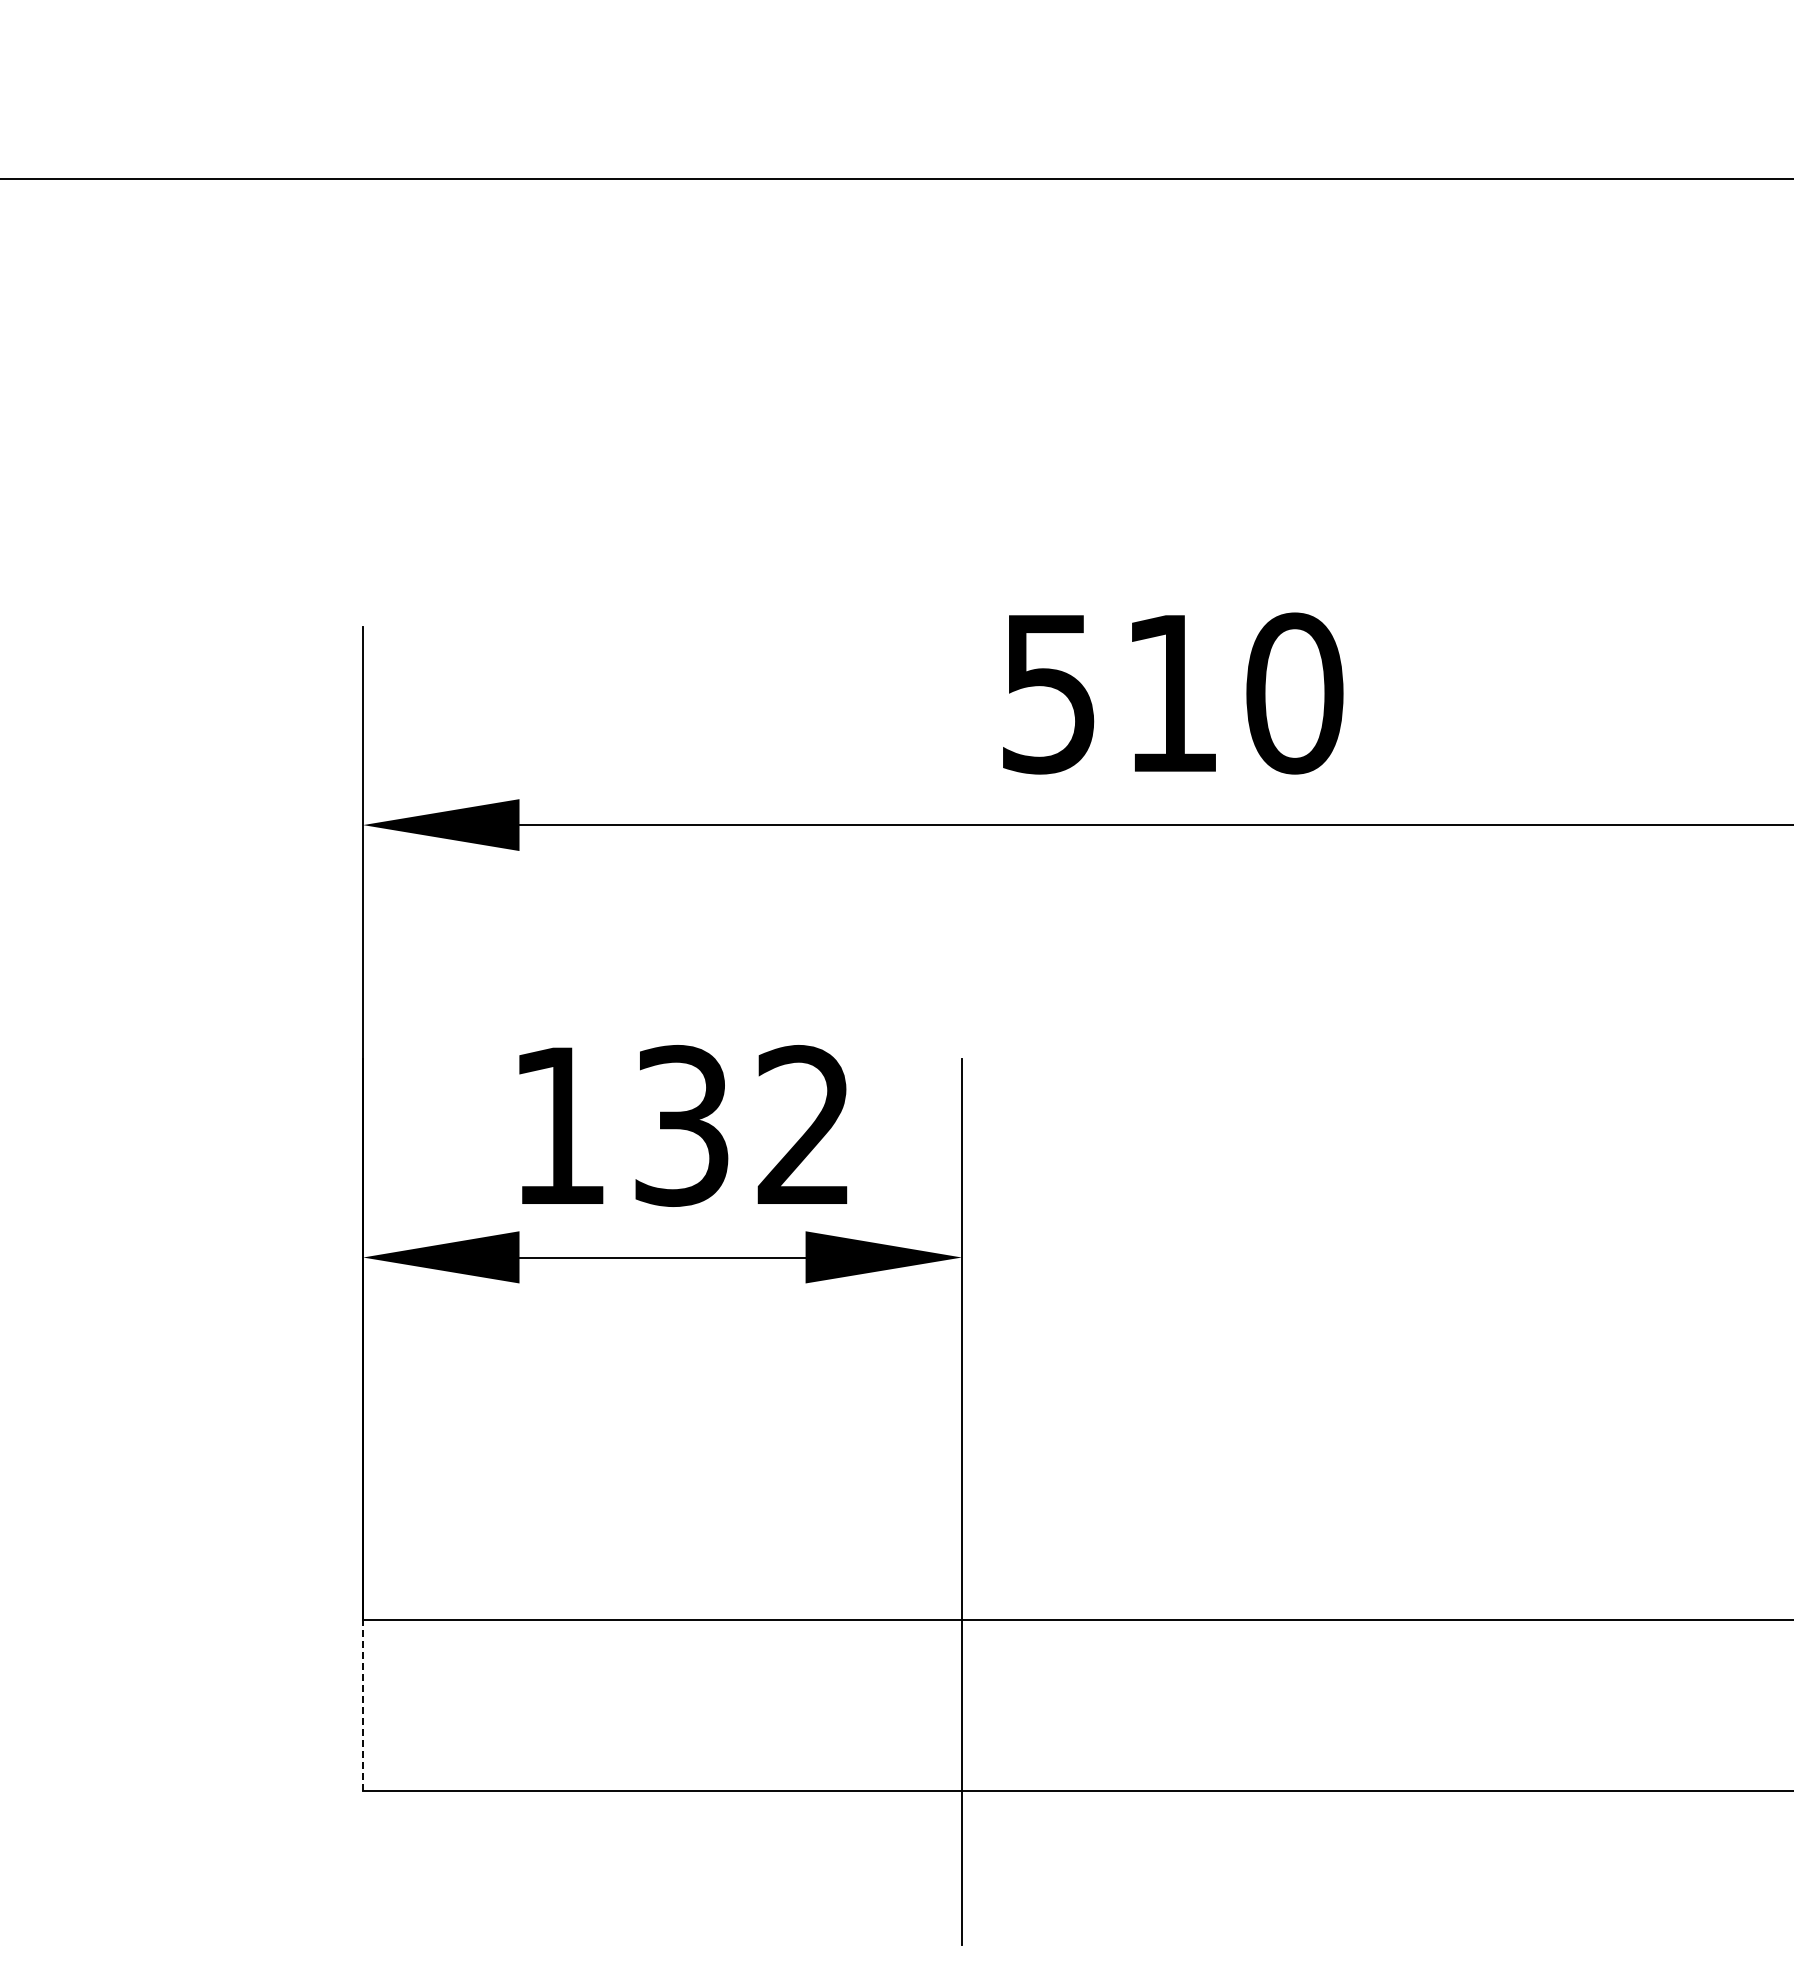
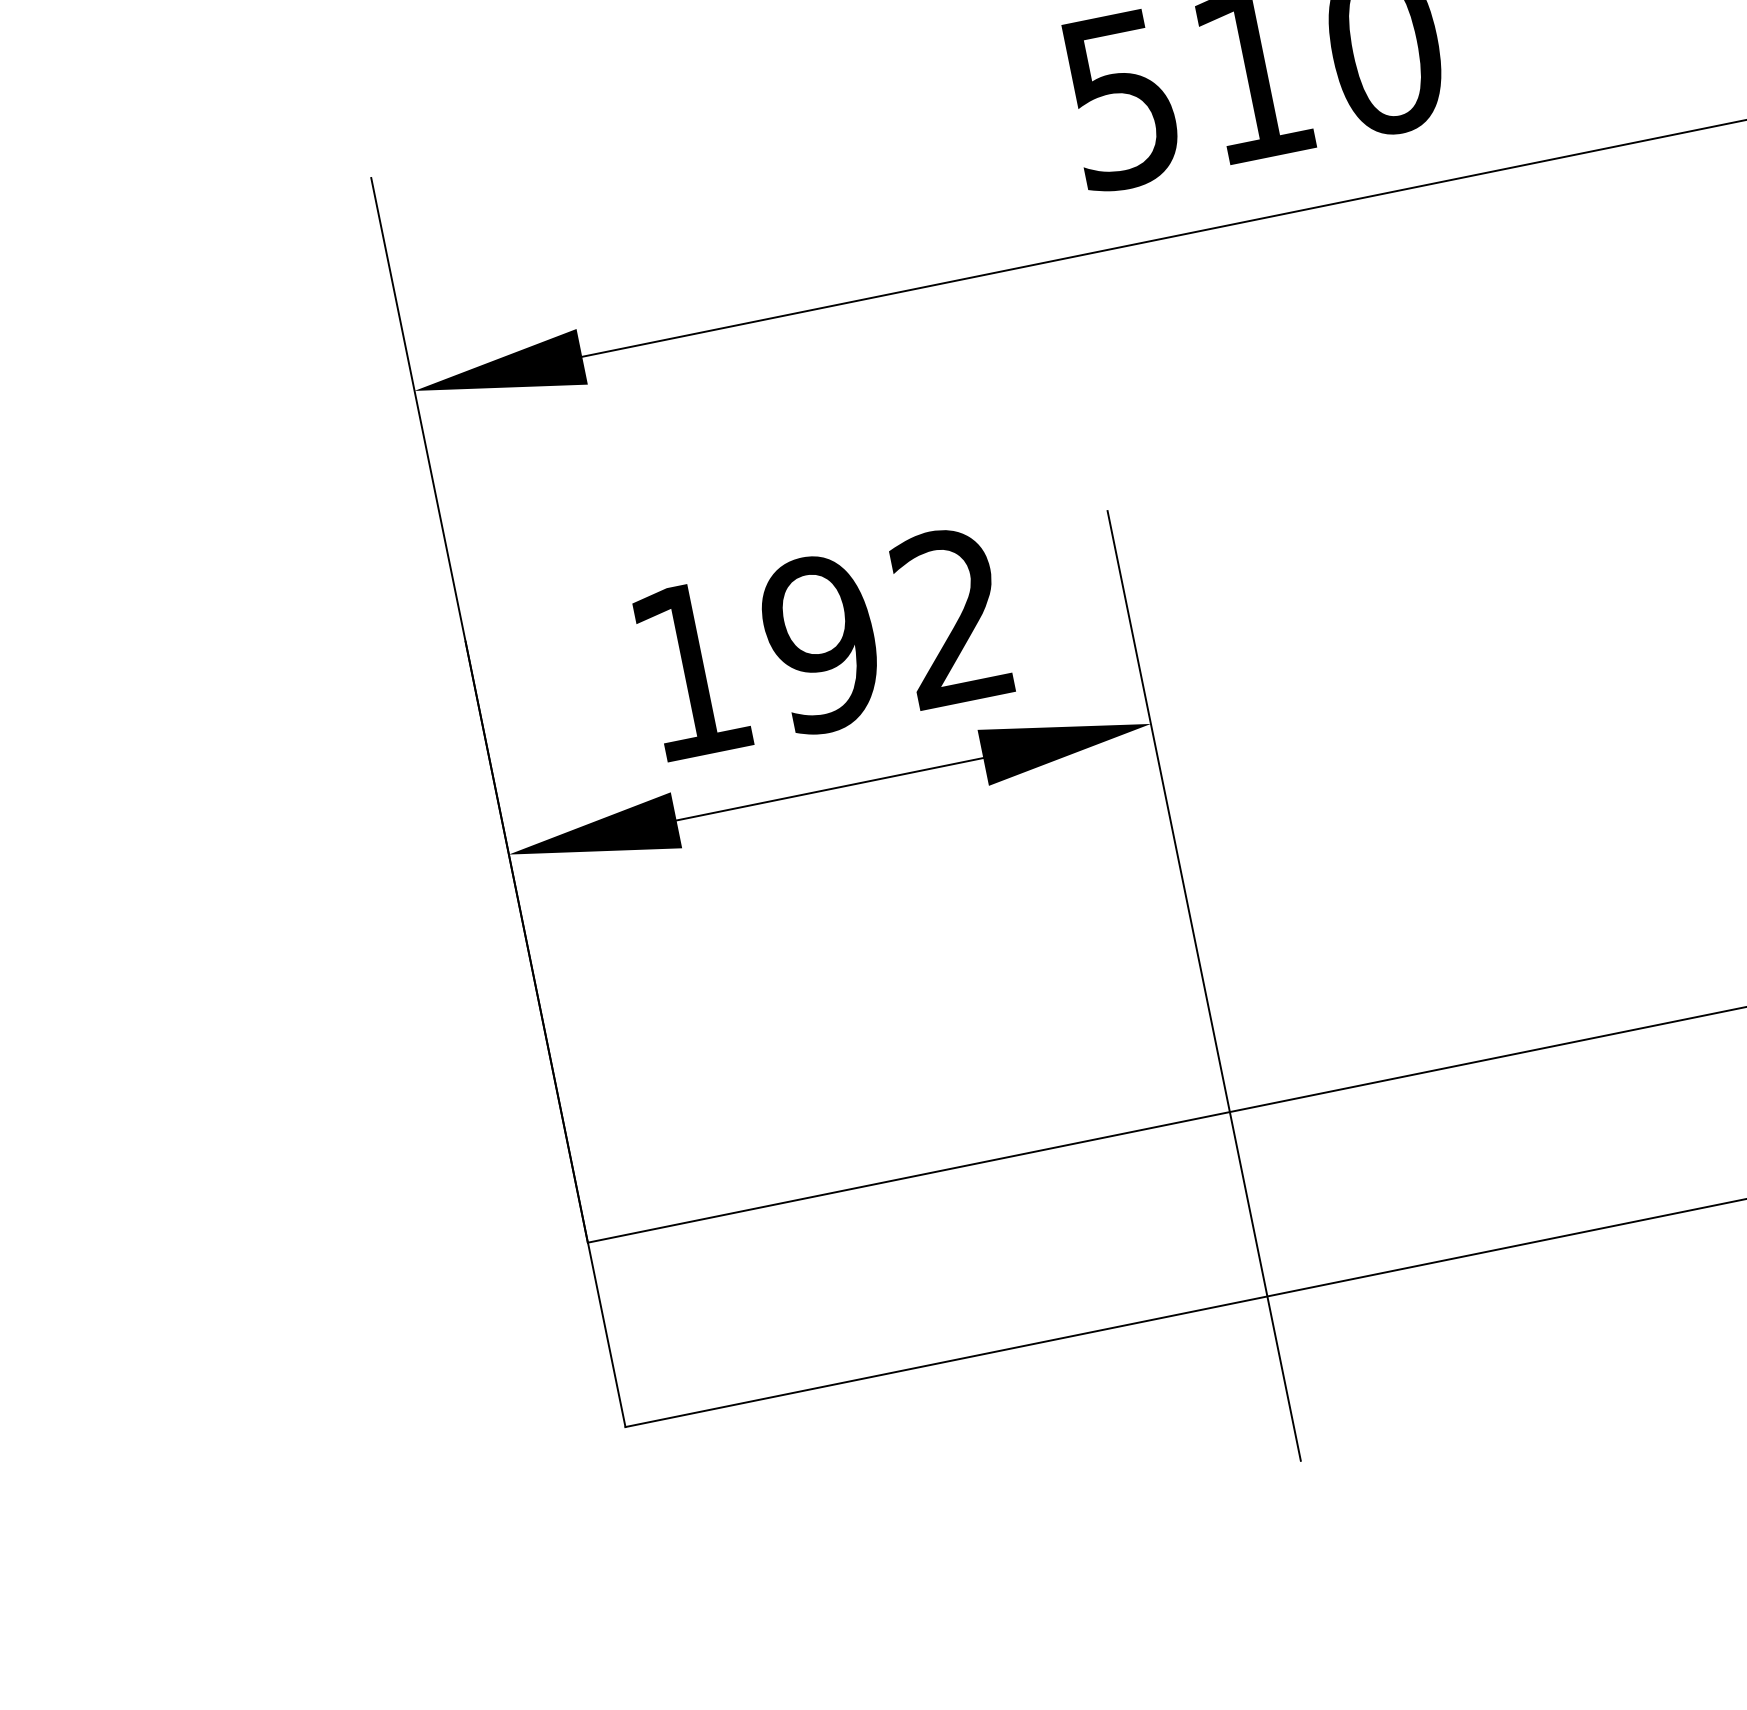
text: (681, 1125) -> (821, 643), 132 -> 192
line: (363, 1705) -> (606, 1334), dashed -> solid

